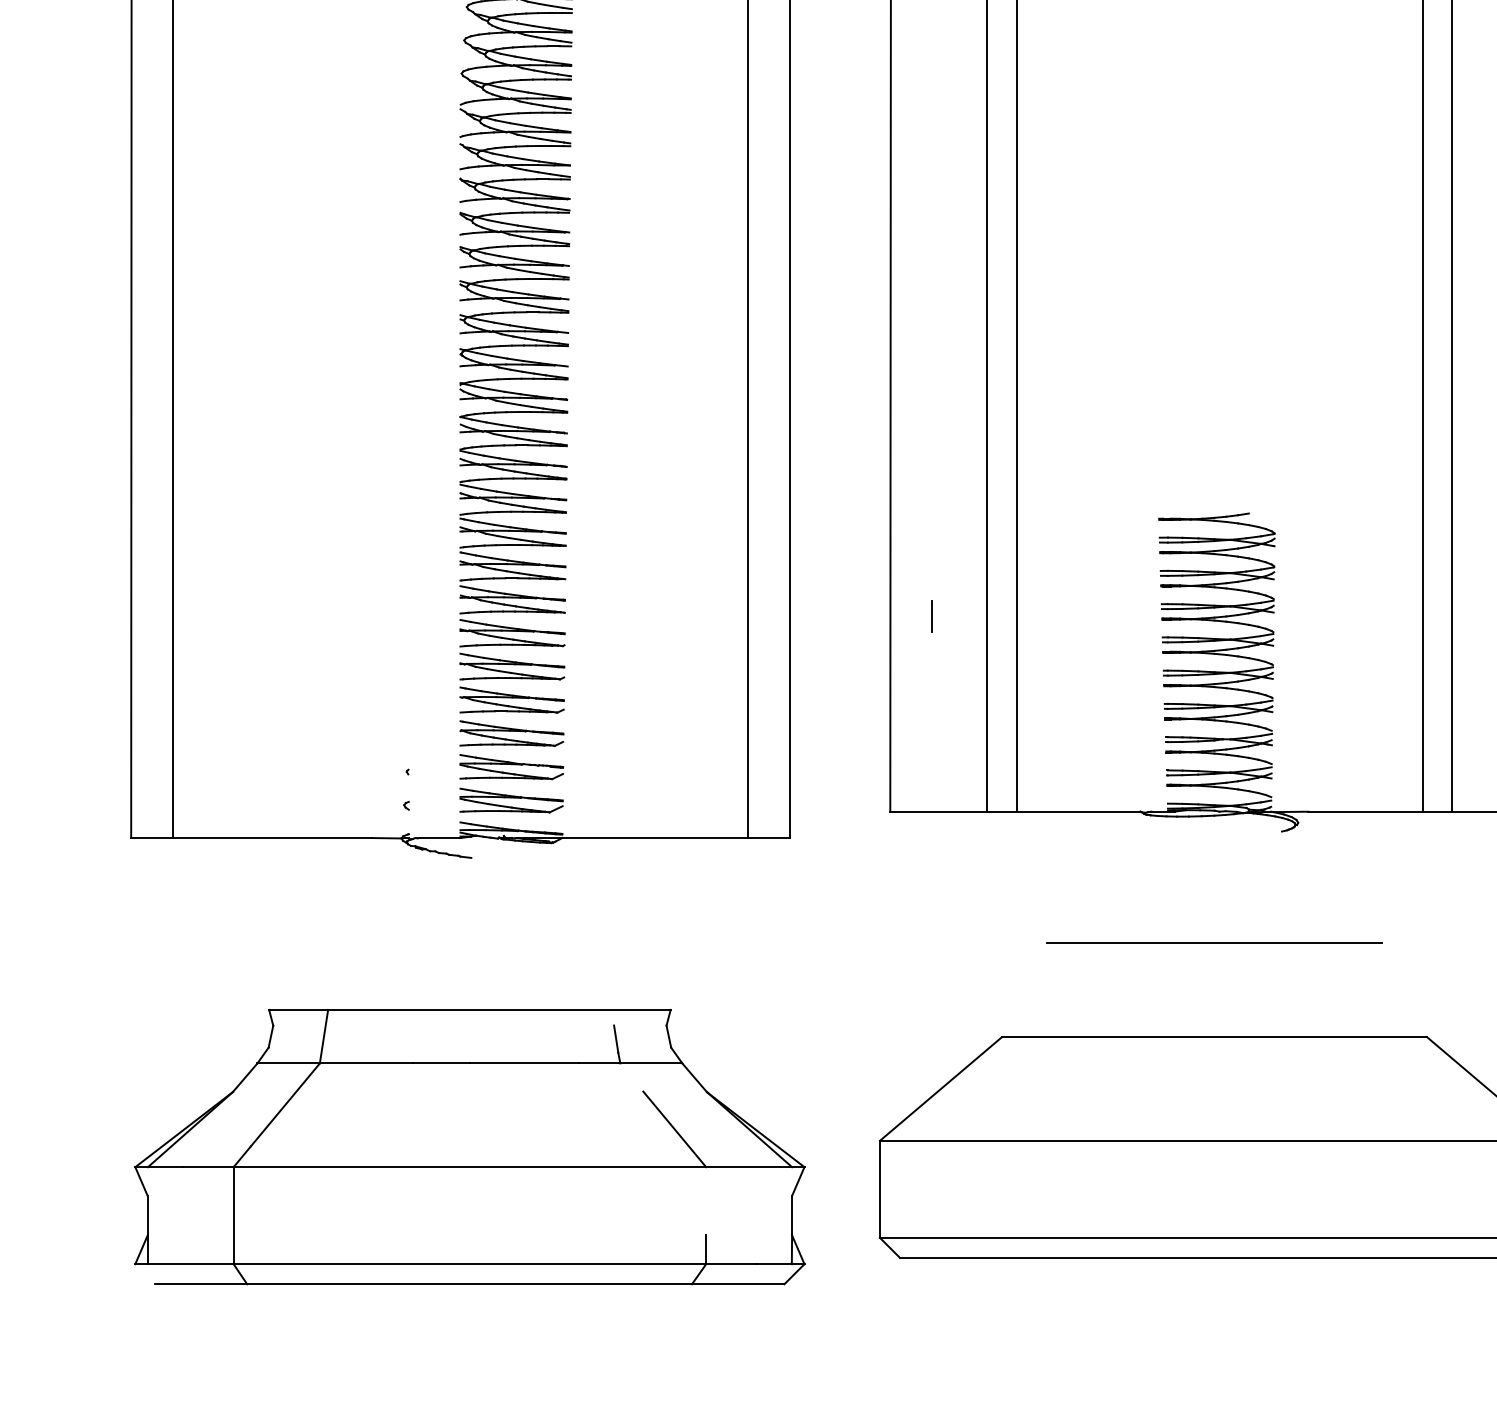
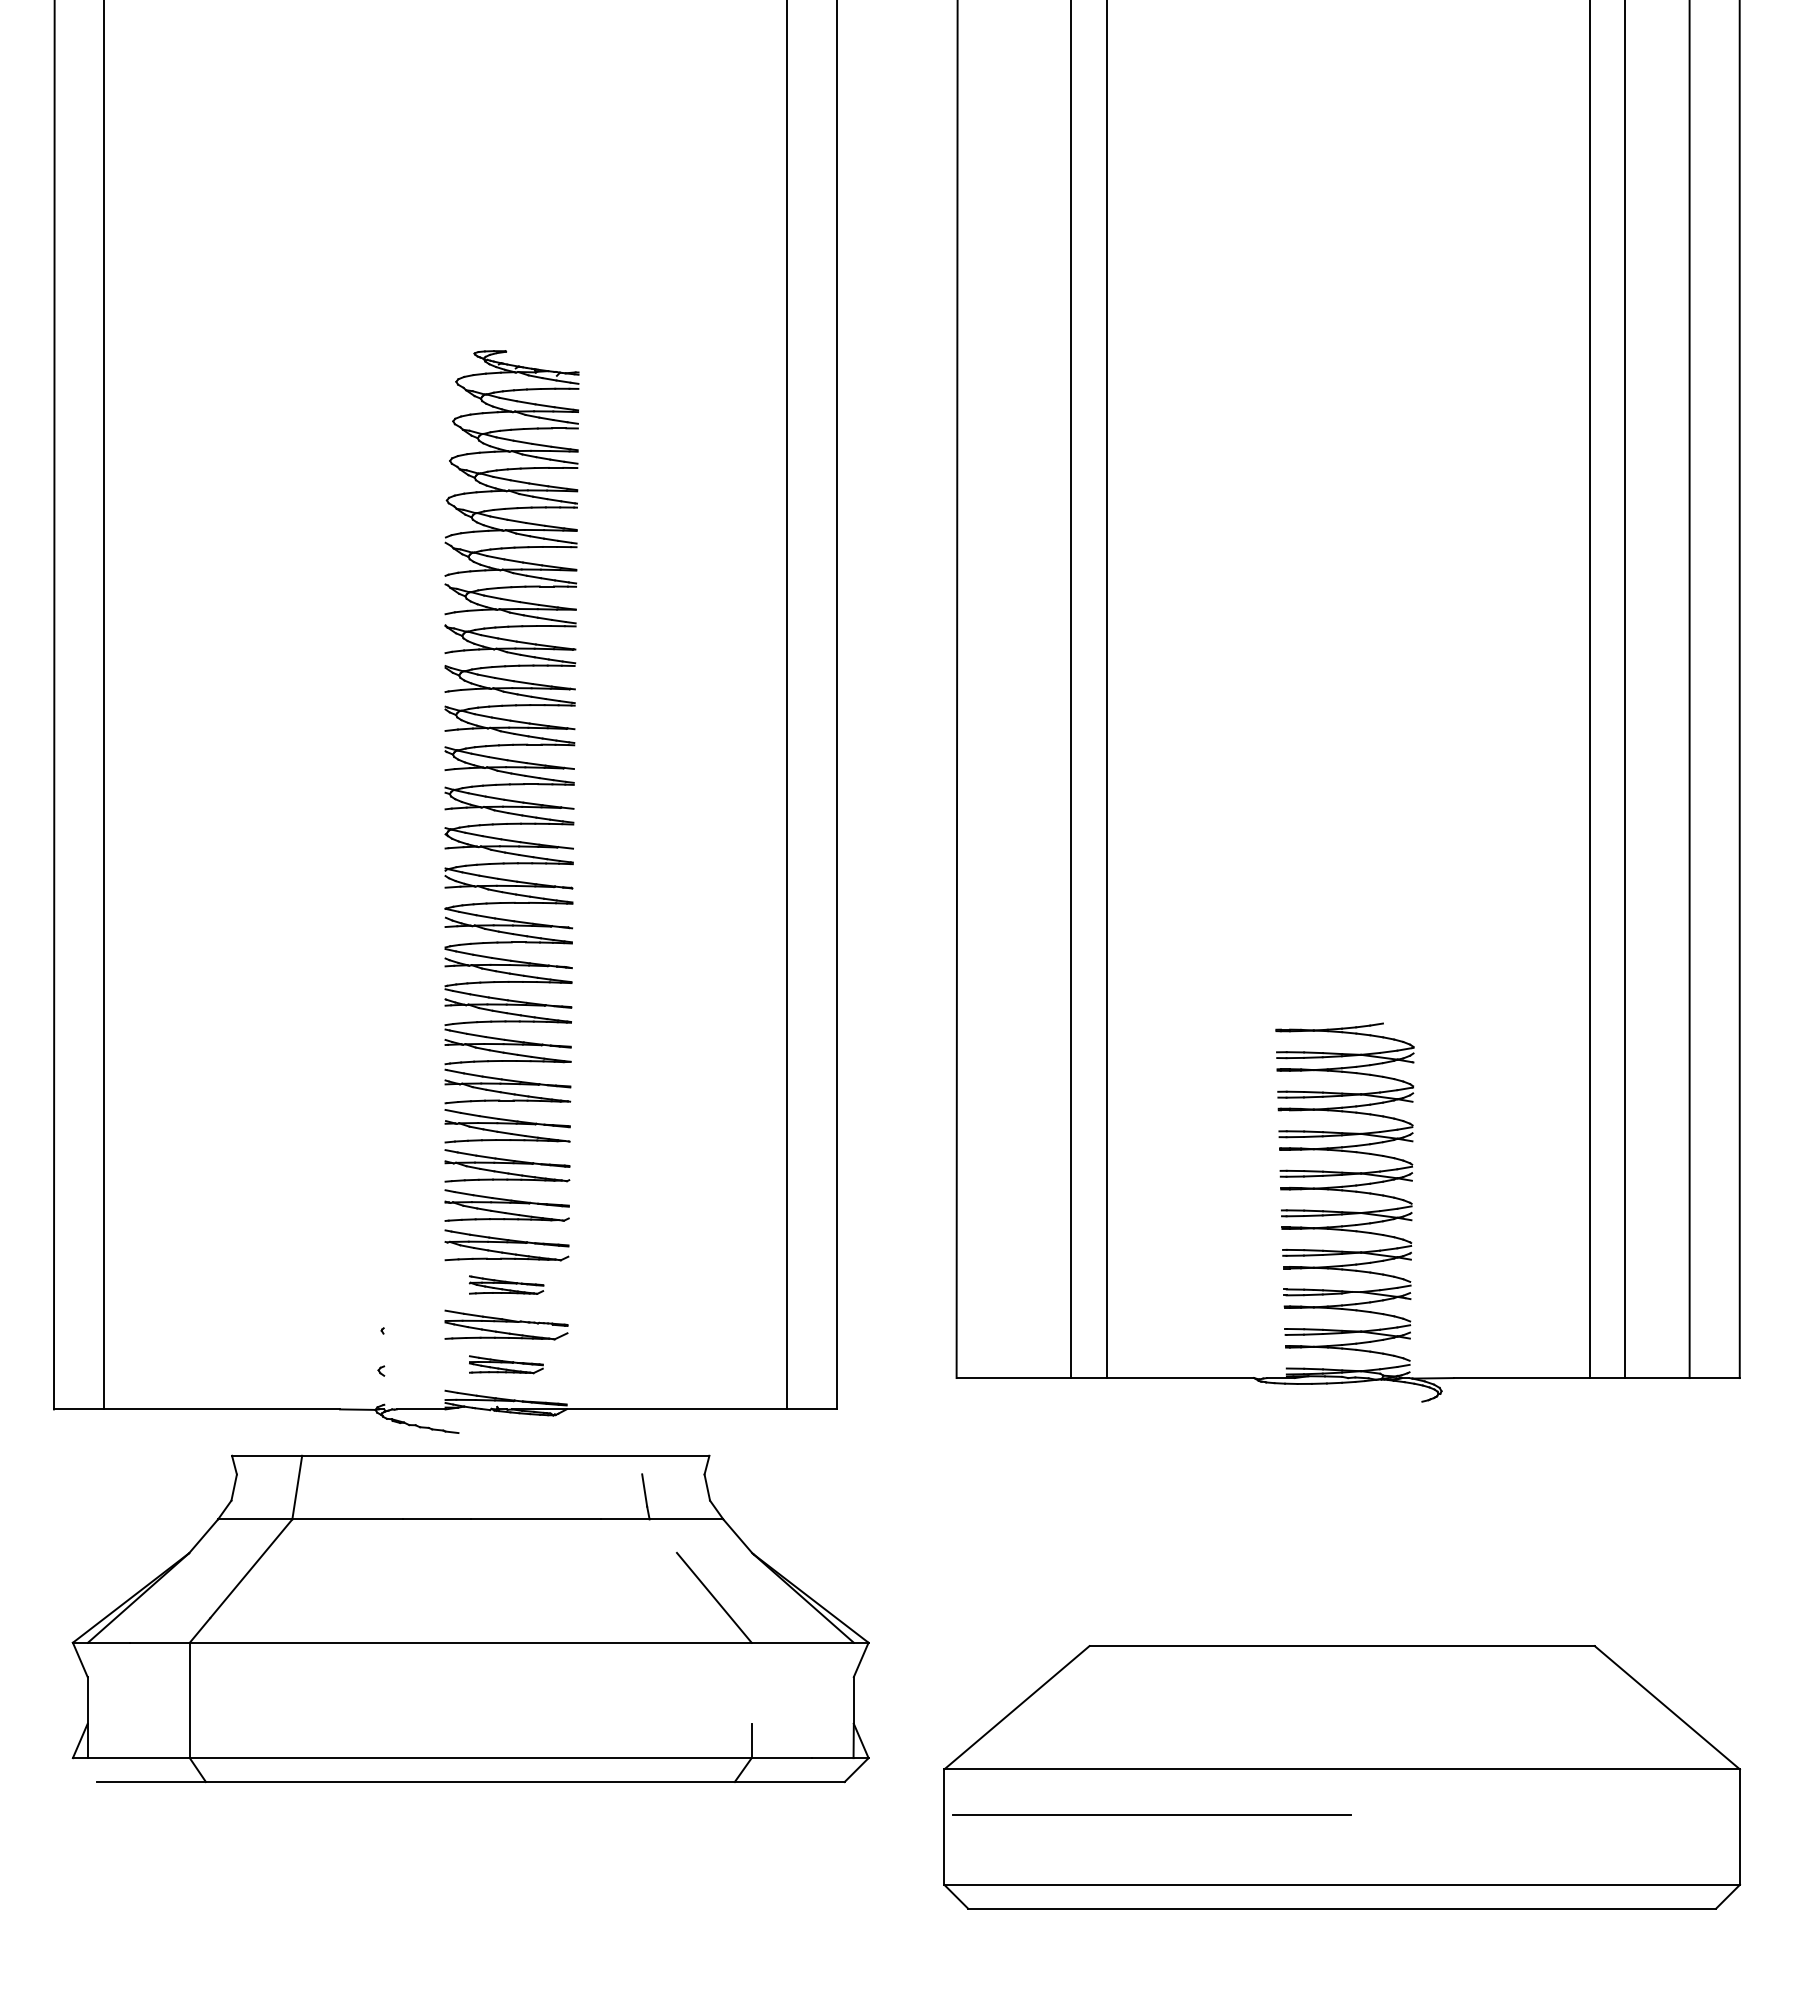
line: (932, 616) -> (1006, 1146), removed
part: (511, 732) -> (506, 1284), size x0.6
part: (511, 800) -> (506, 1364), size x0.6
line: (1213, 943) -> (1151, 1814), moved
part: (469, 1146) -> (470, 1618), moved

